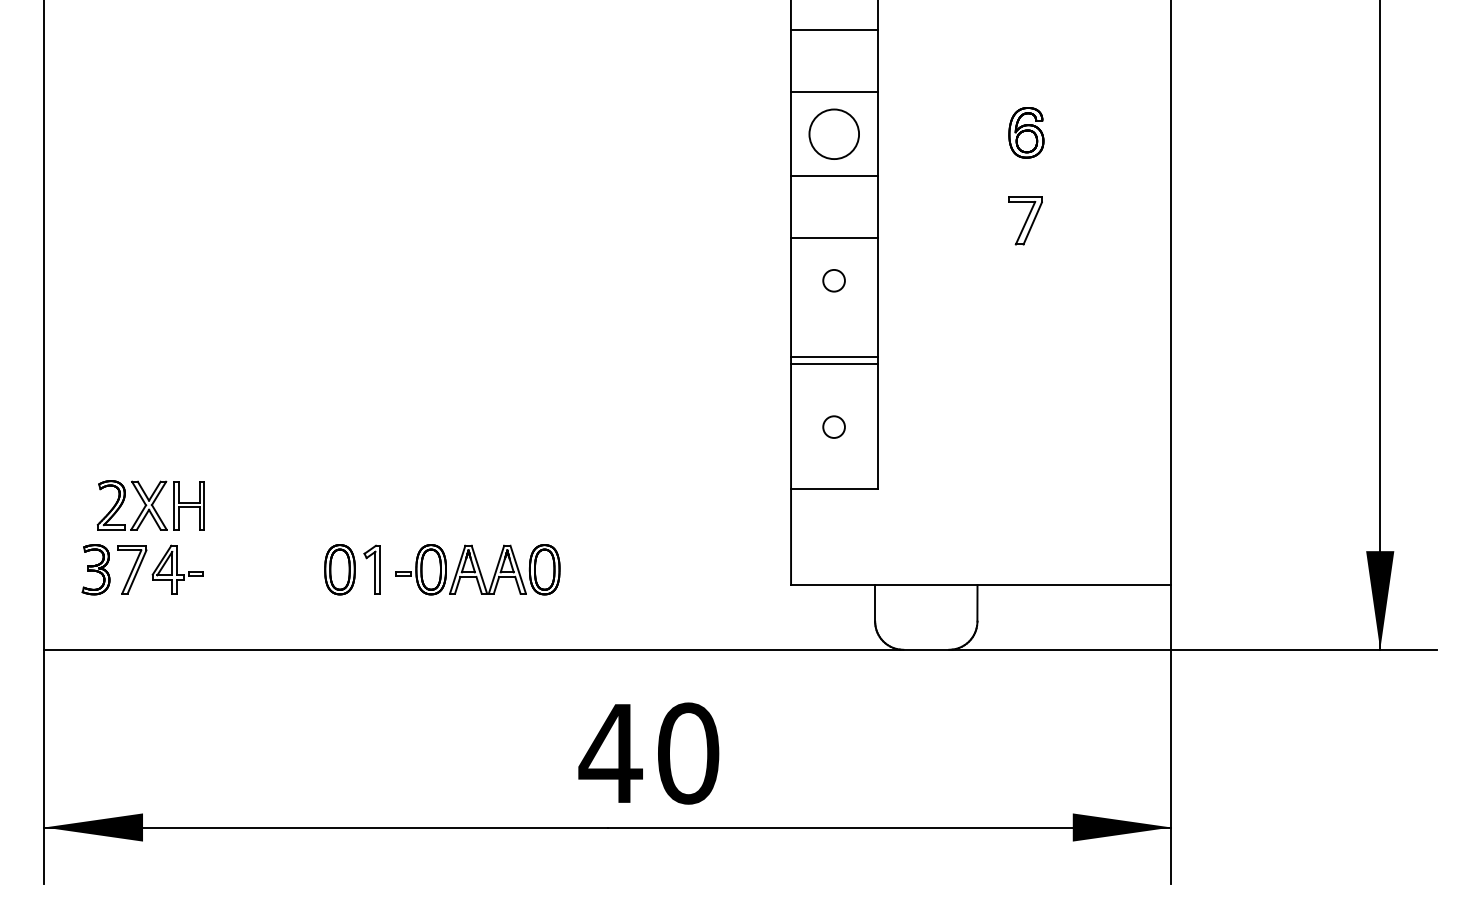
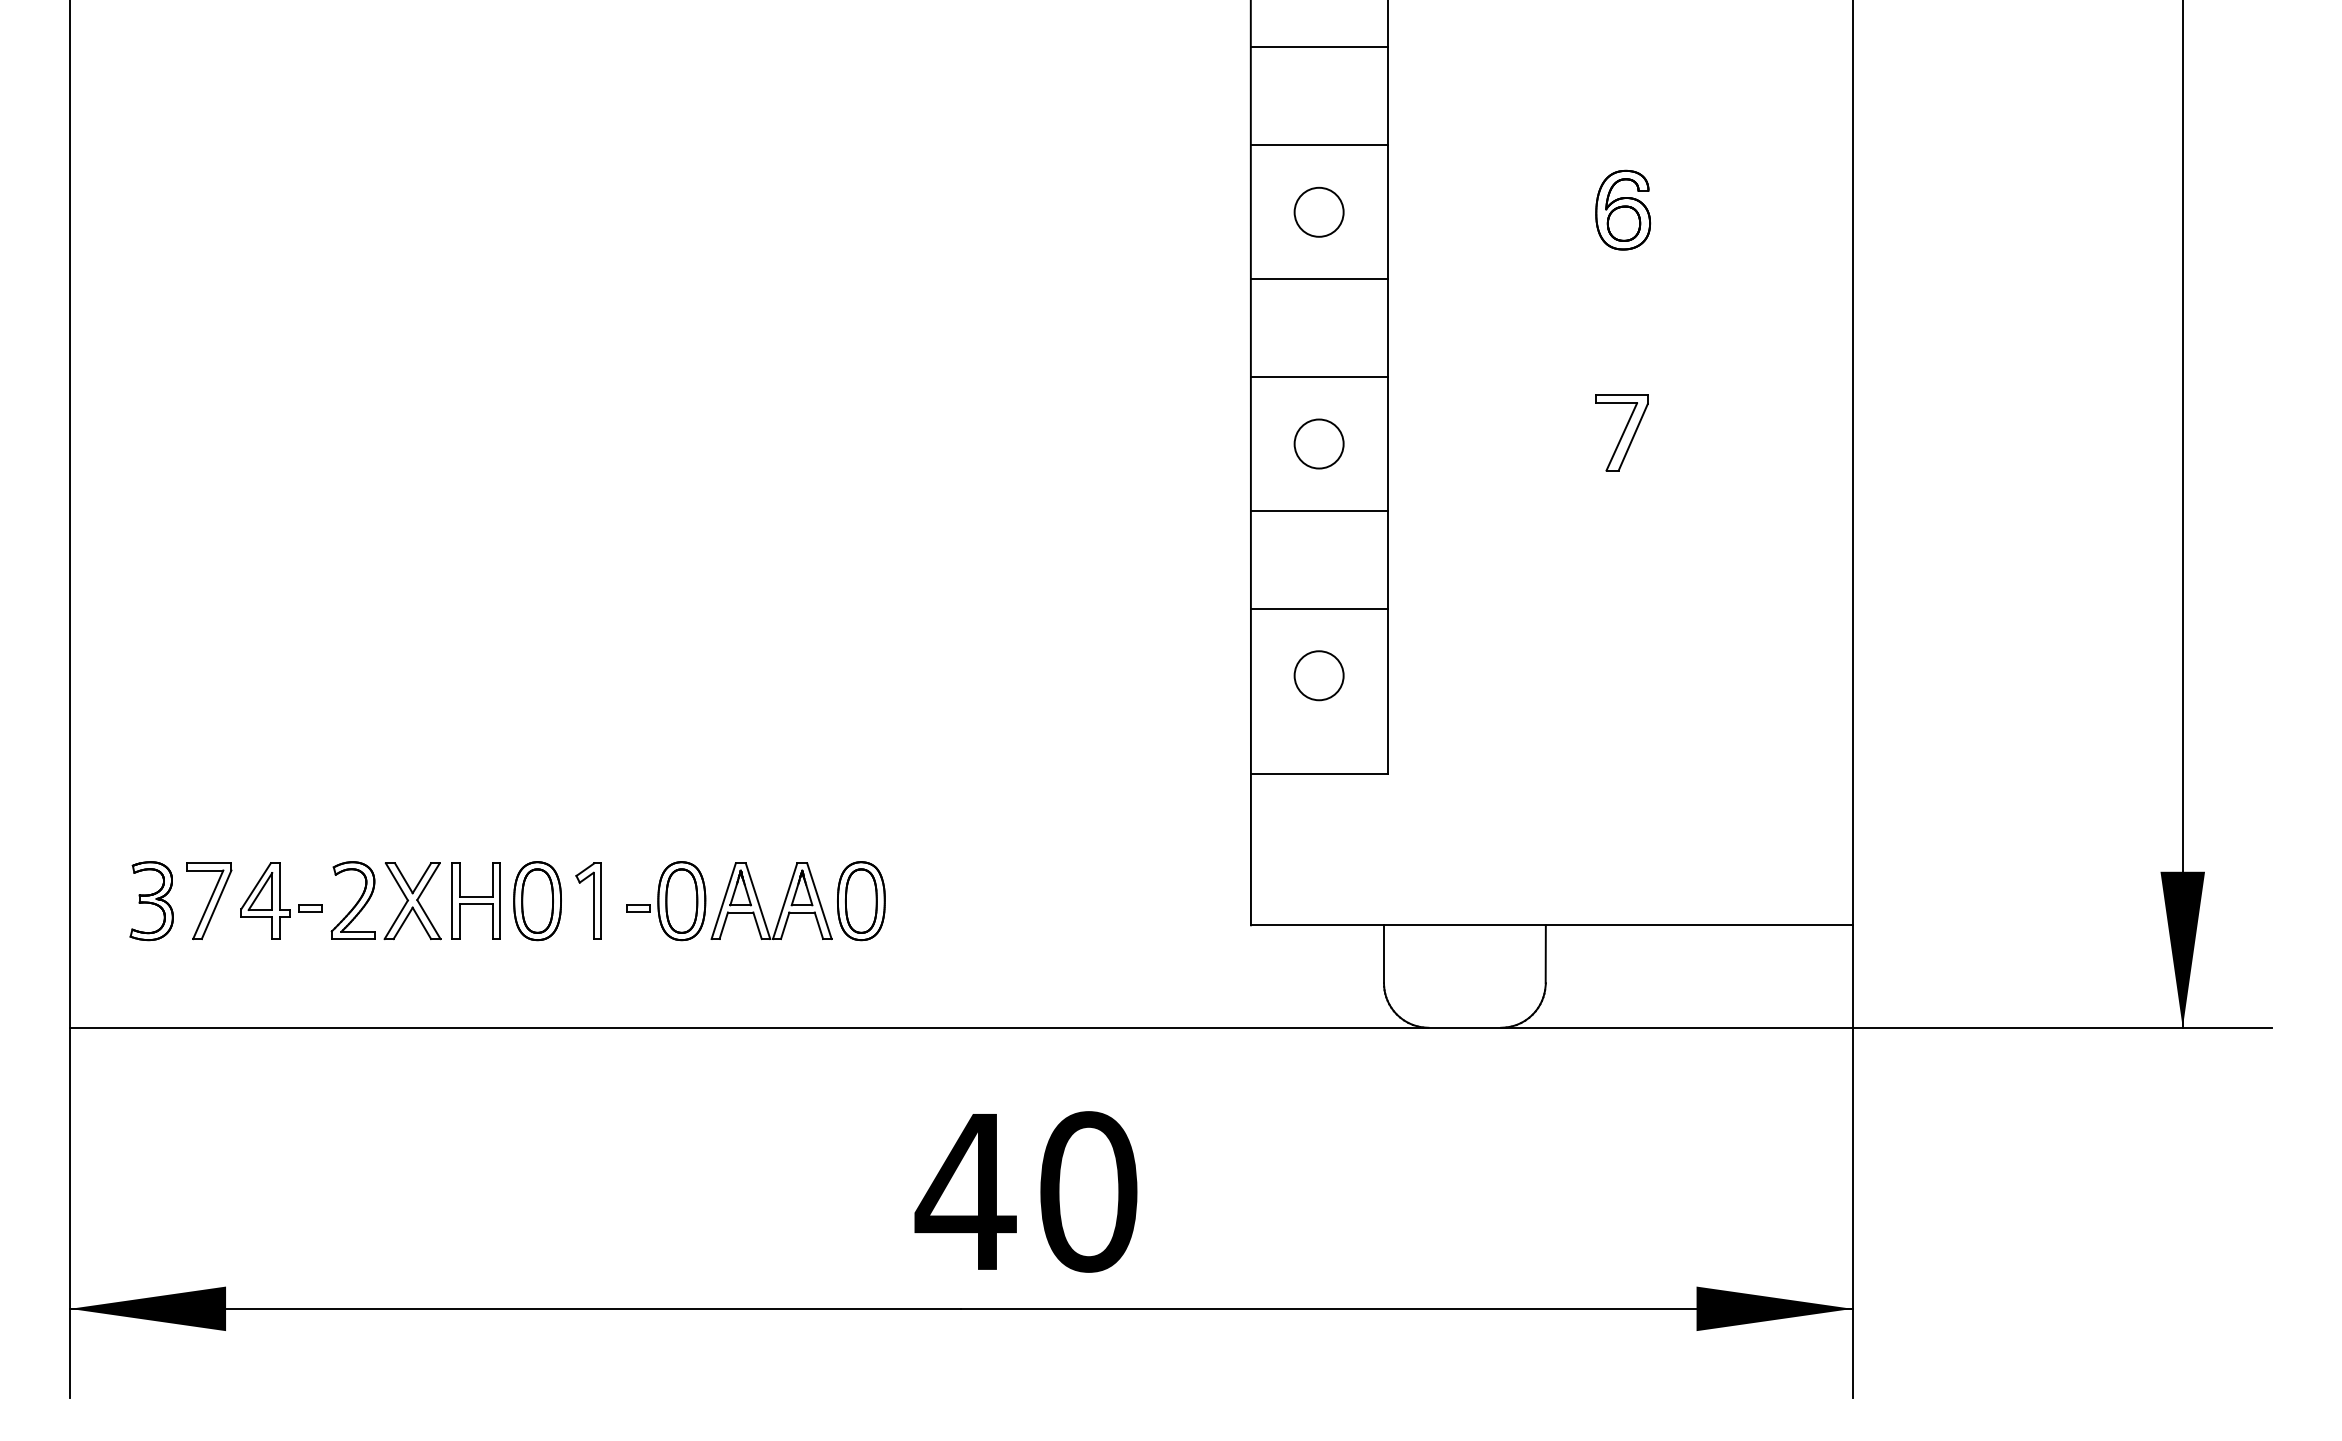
circle: (833, 133) -> (1318, 211), size x0.62
part: (1025, 220) -> (1621, 432), moved
circle: (833, 280) -> (1318, 443), size x1.43
line: (834, 356) -> (1319, 608), moved
line: (834, 363) -> (1319, 510), moved
circle: (833, 426) -> (1318, 674), size x1.43
part: (150, 505) -> (414, 900), moved

